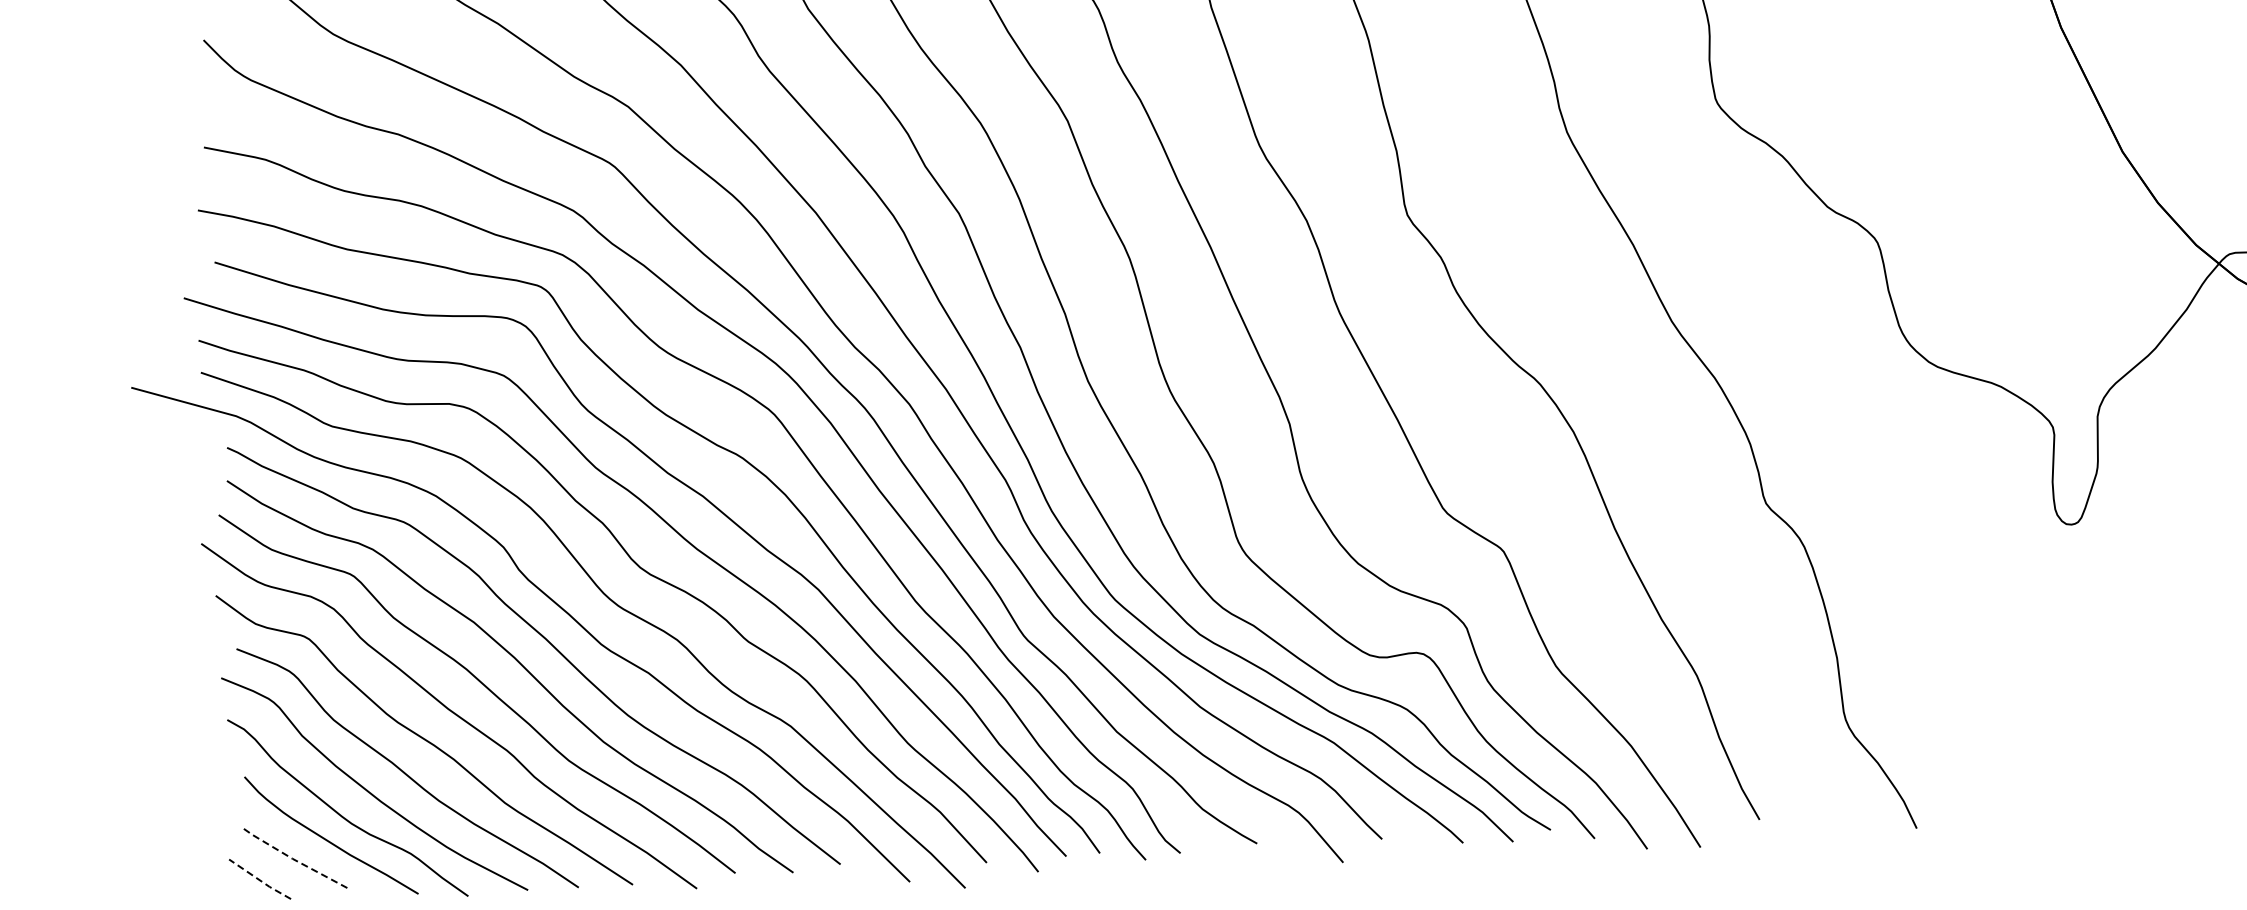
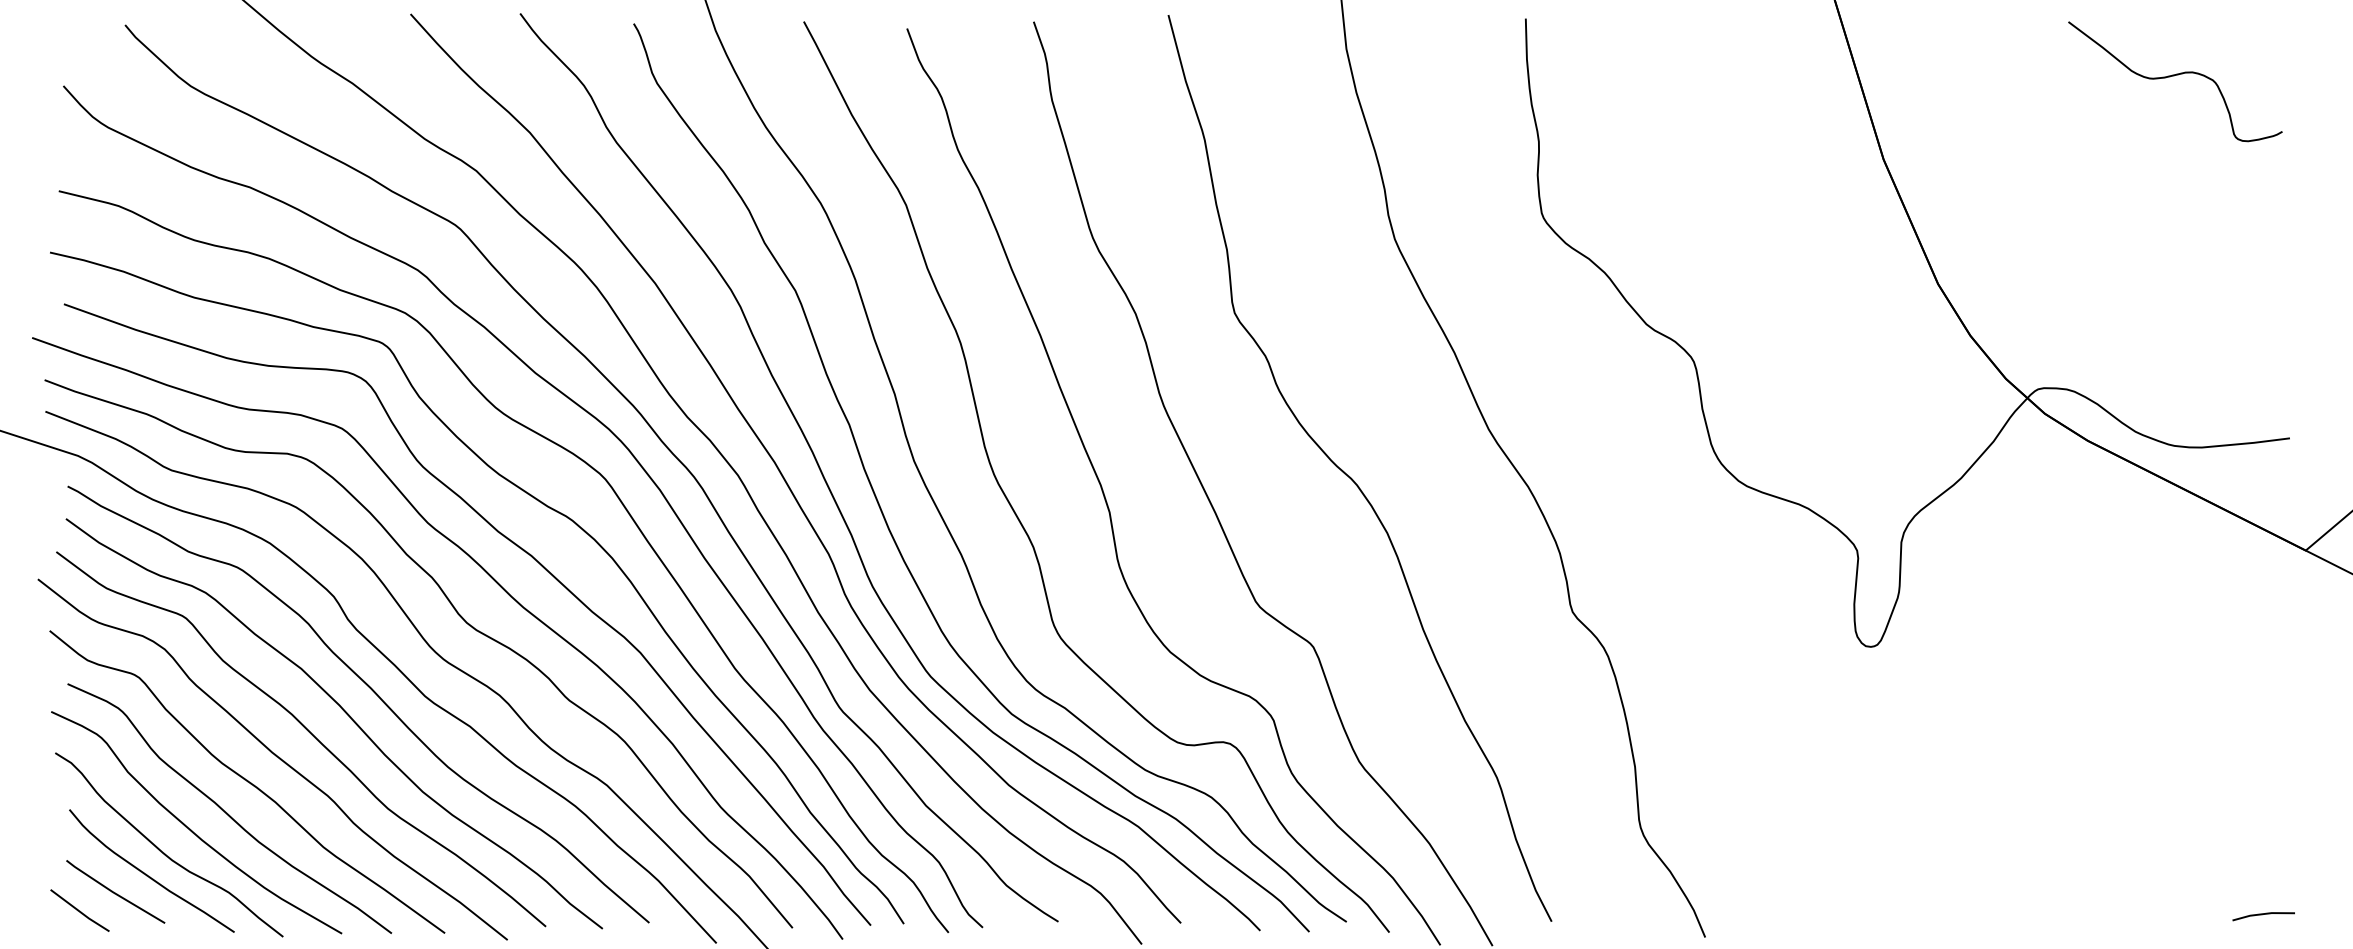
line: (293, 859) -> (113, 892), dashed -> solid
line: (260, 880) -> (80, 911), dashed -> solid

